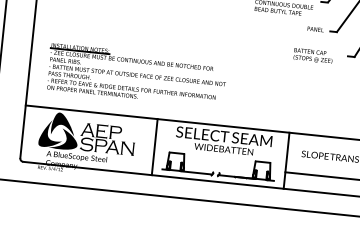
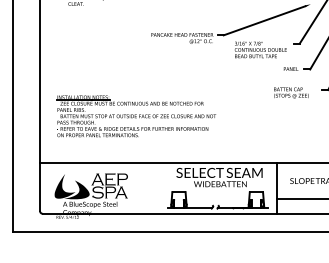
part: (137, 75) -> (136, 116), moved
fill: (63, 124) -> (75, 176), removed
line: (154, 146) -> (158, 188), removed
fill: (127, 148) -> (134, 192), removed

